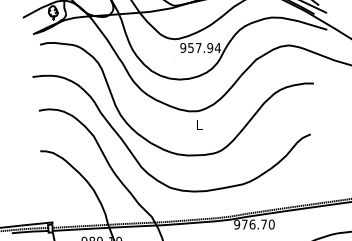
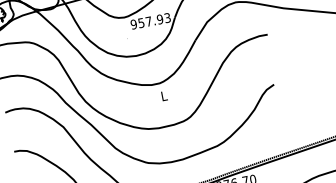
text: (217, 47) -> (167, 17), 957.94 -> 957.93

